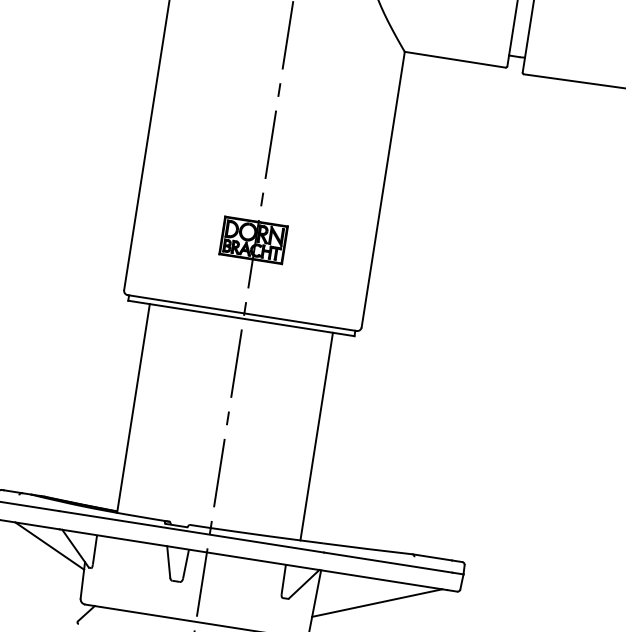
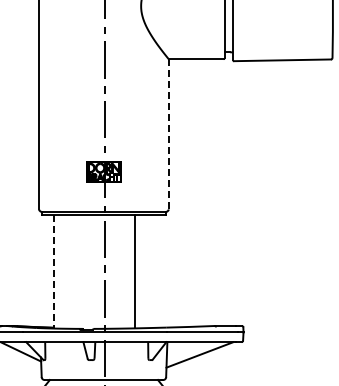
line: (383, 188) -> (168, 133), solid -> dashed
line: (132, 408) -> (53, 271), solid -> dashed
line: (316, 434) -> (134, 270), moved

